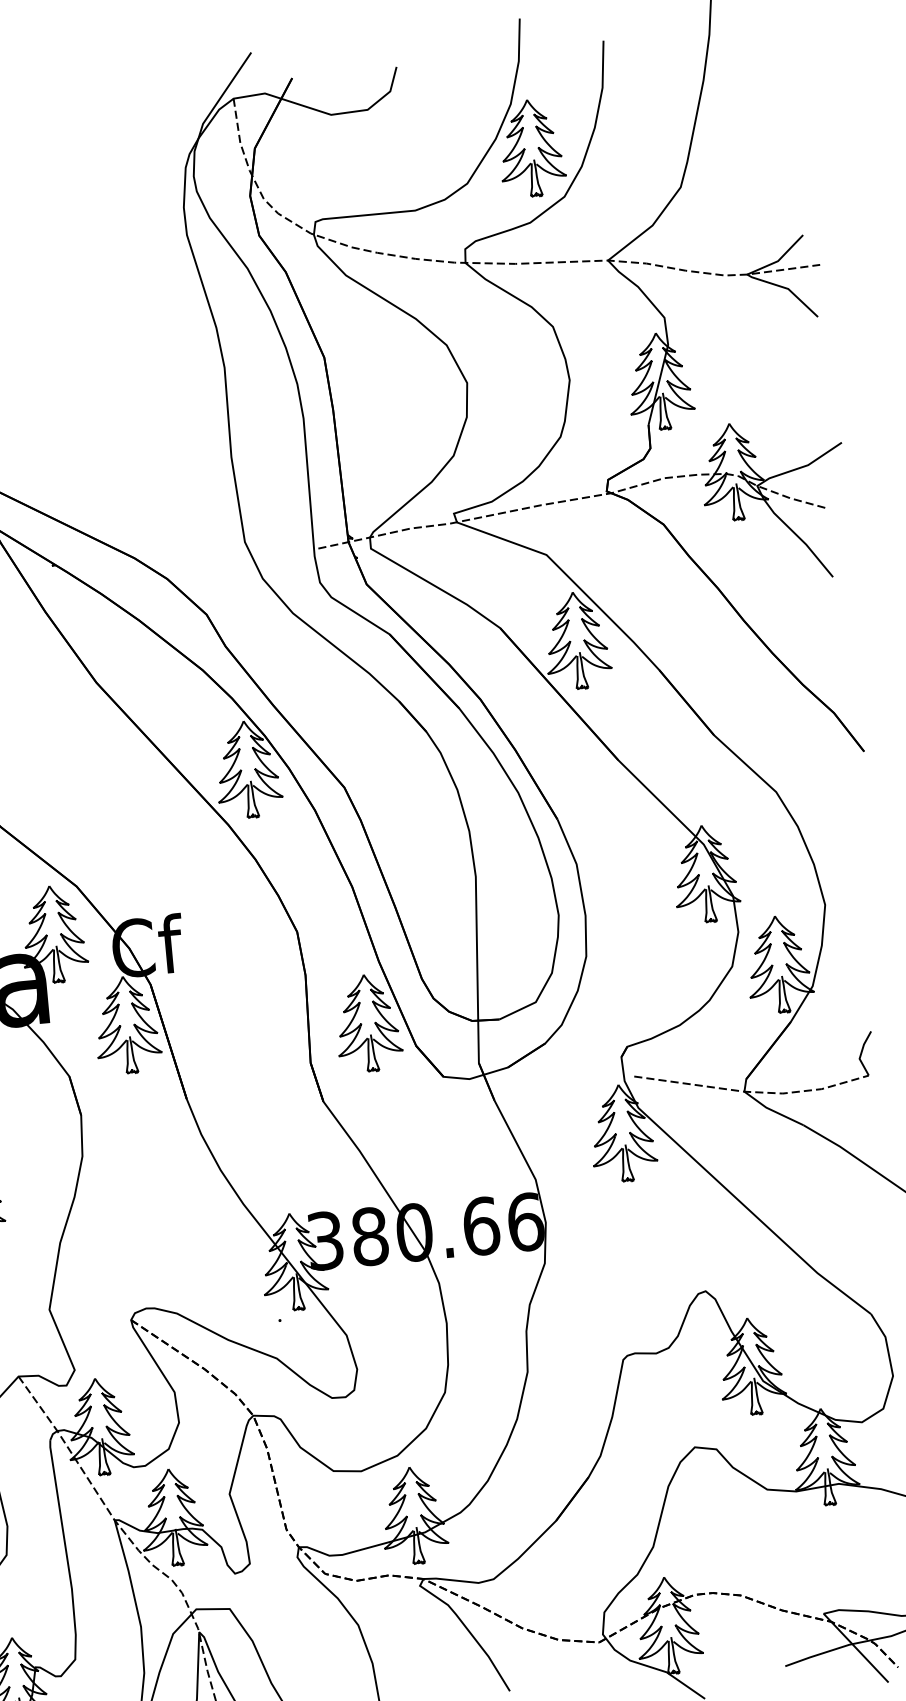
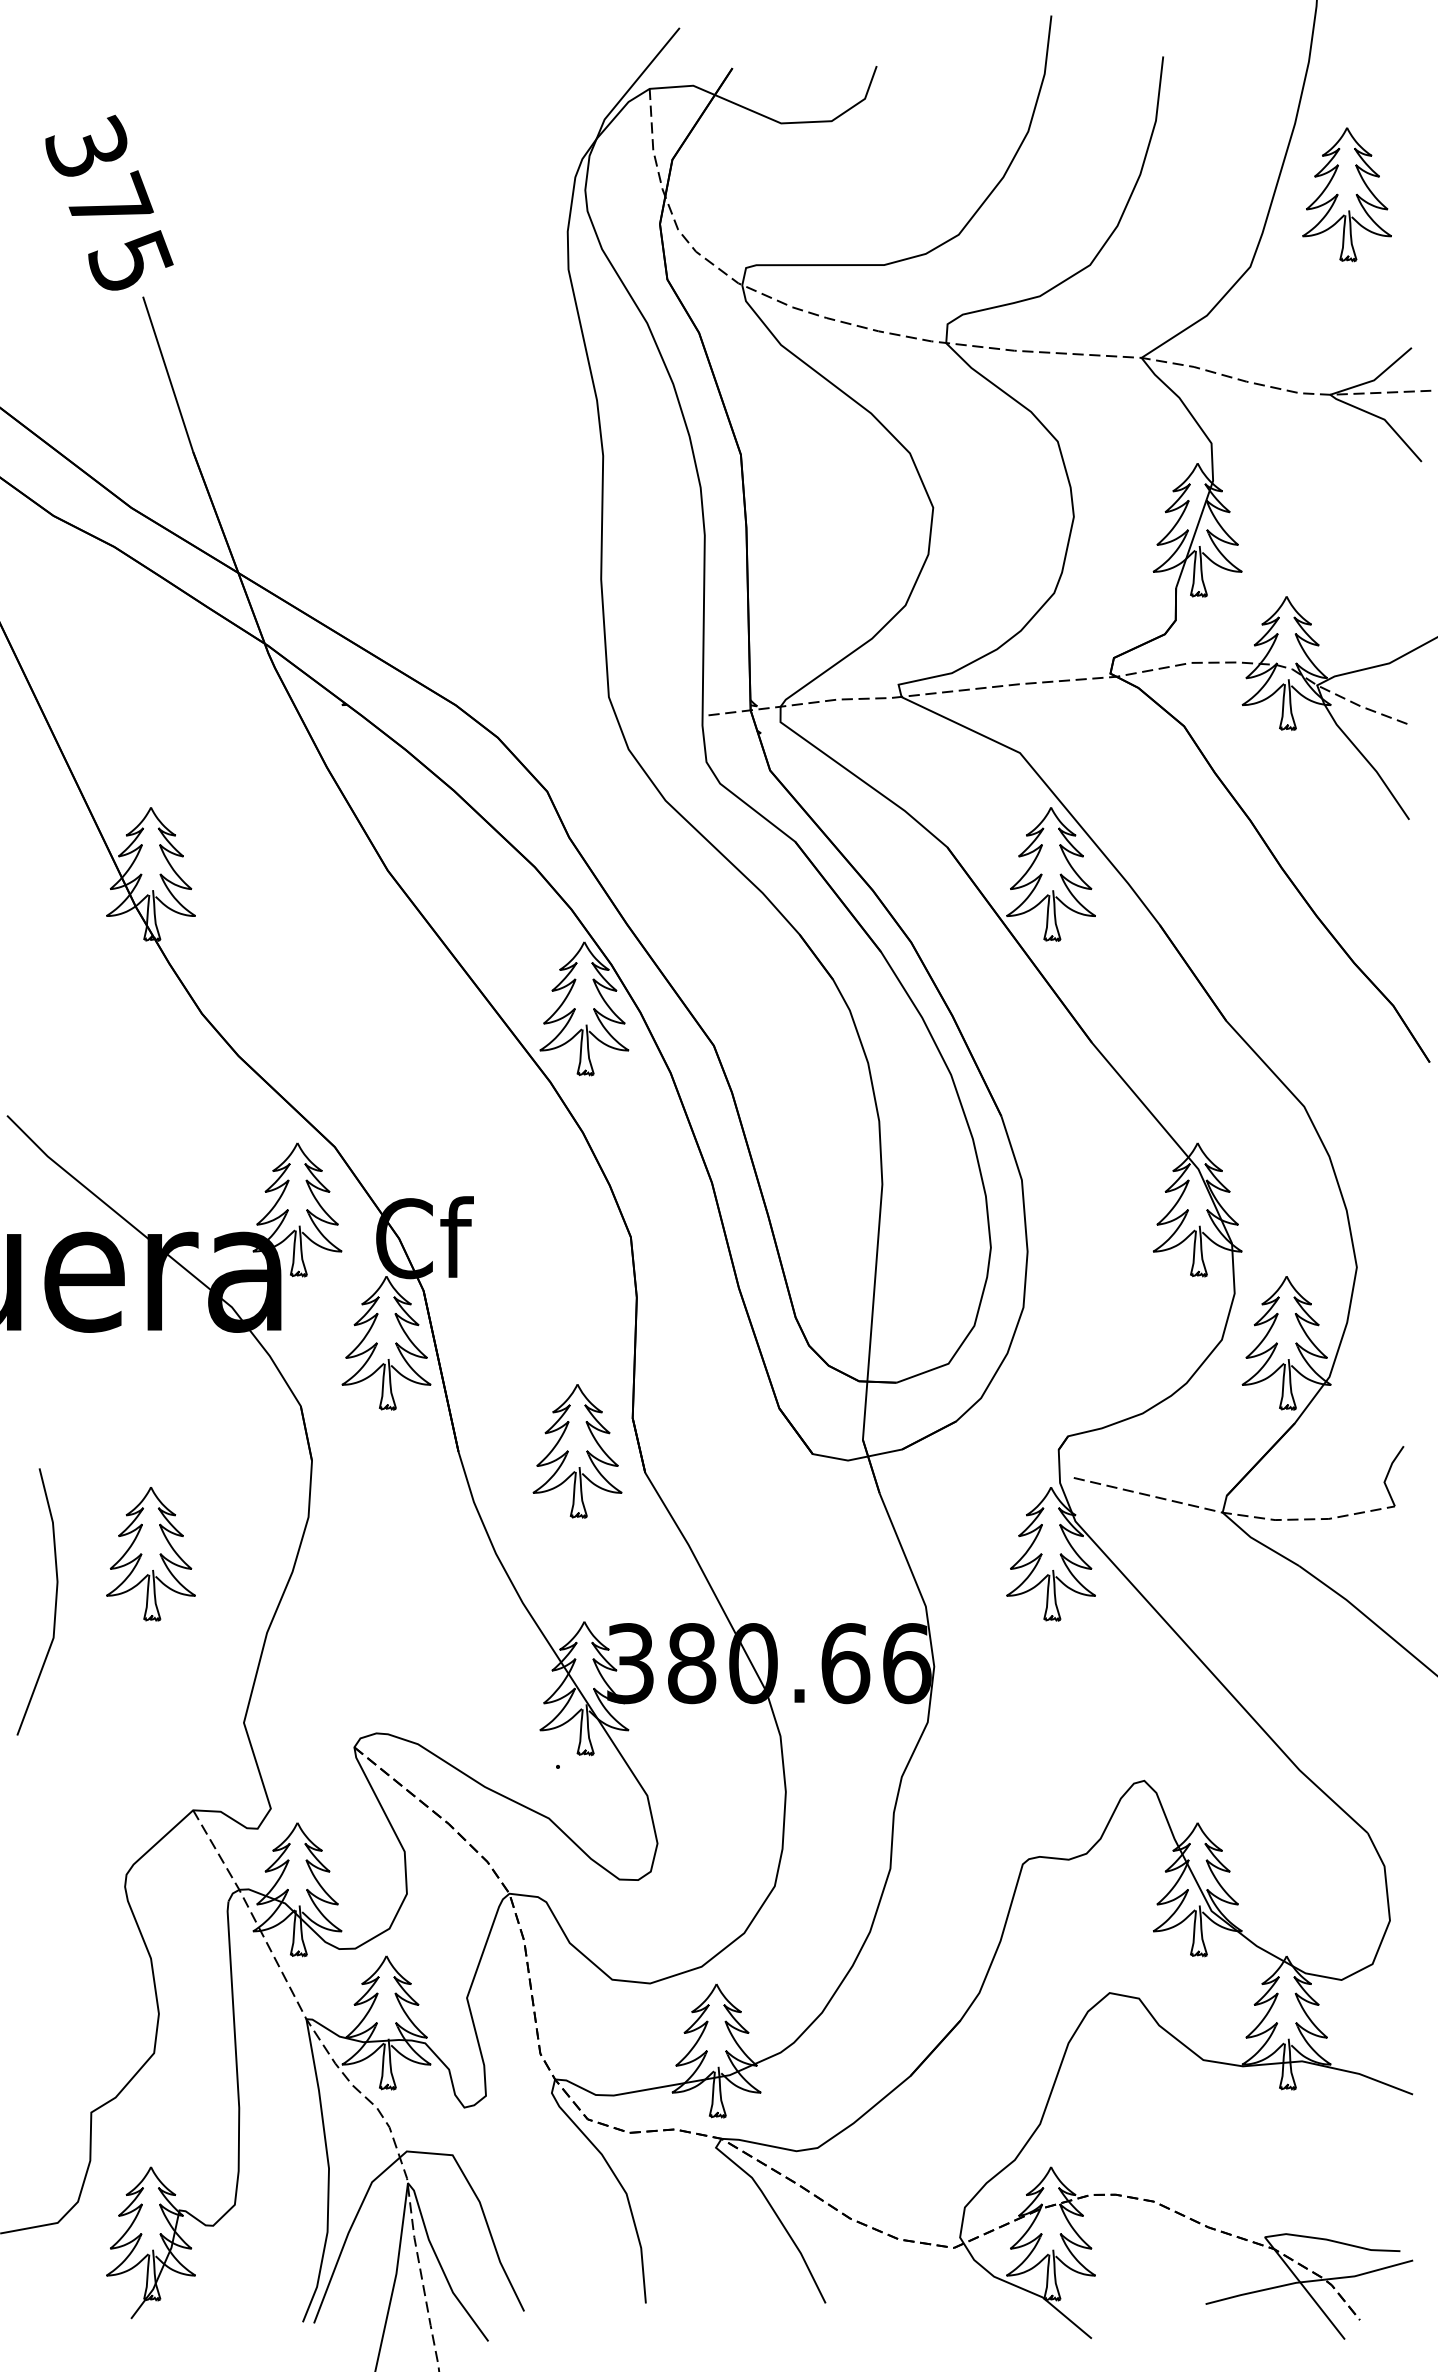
part: (531, 148) -> (1346, 194), moved
part: (368, 1023) -> (577, 1451), moved

